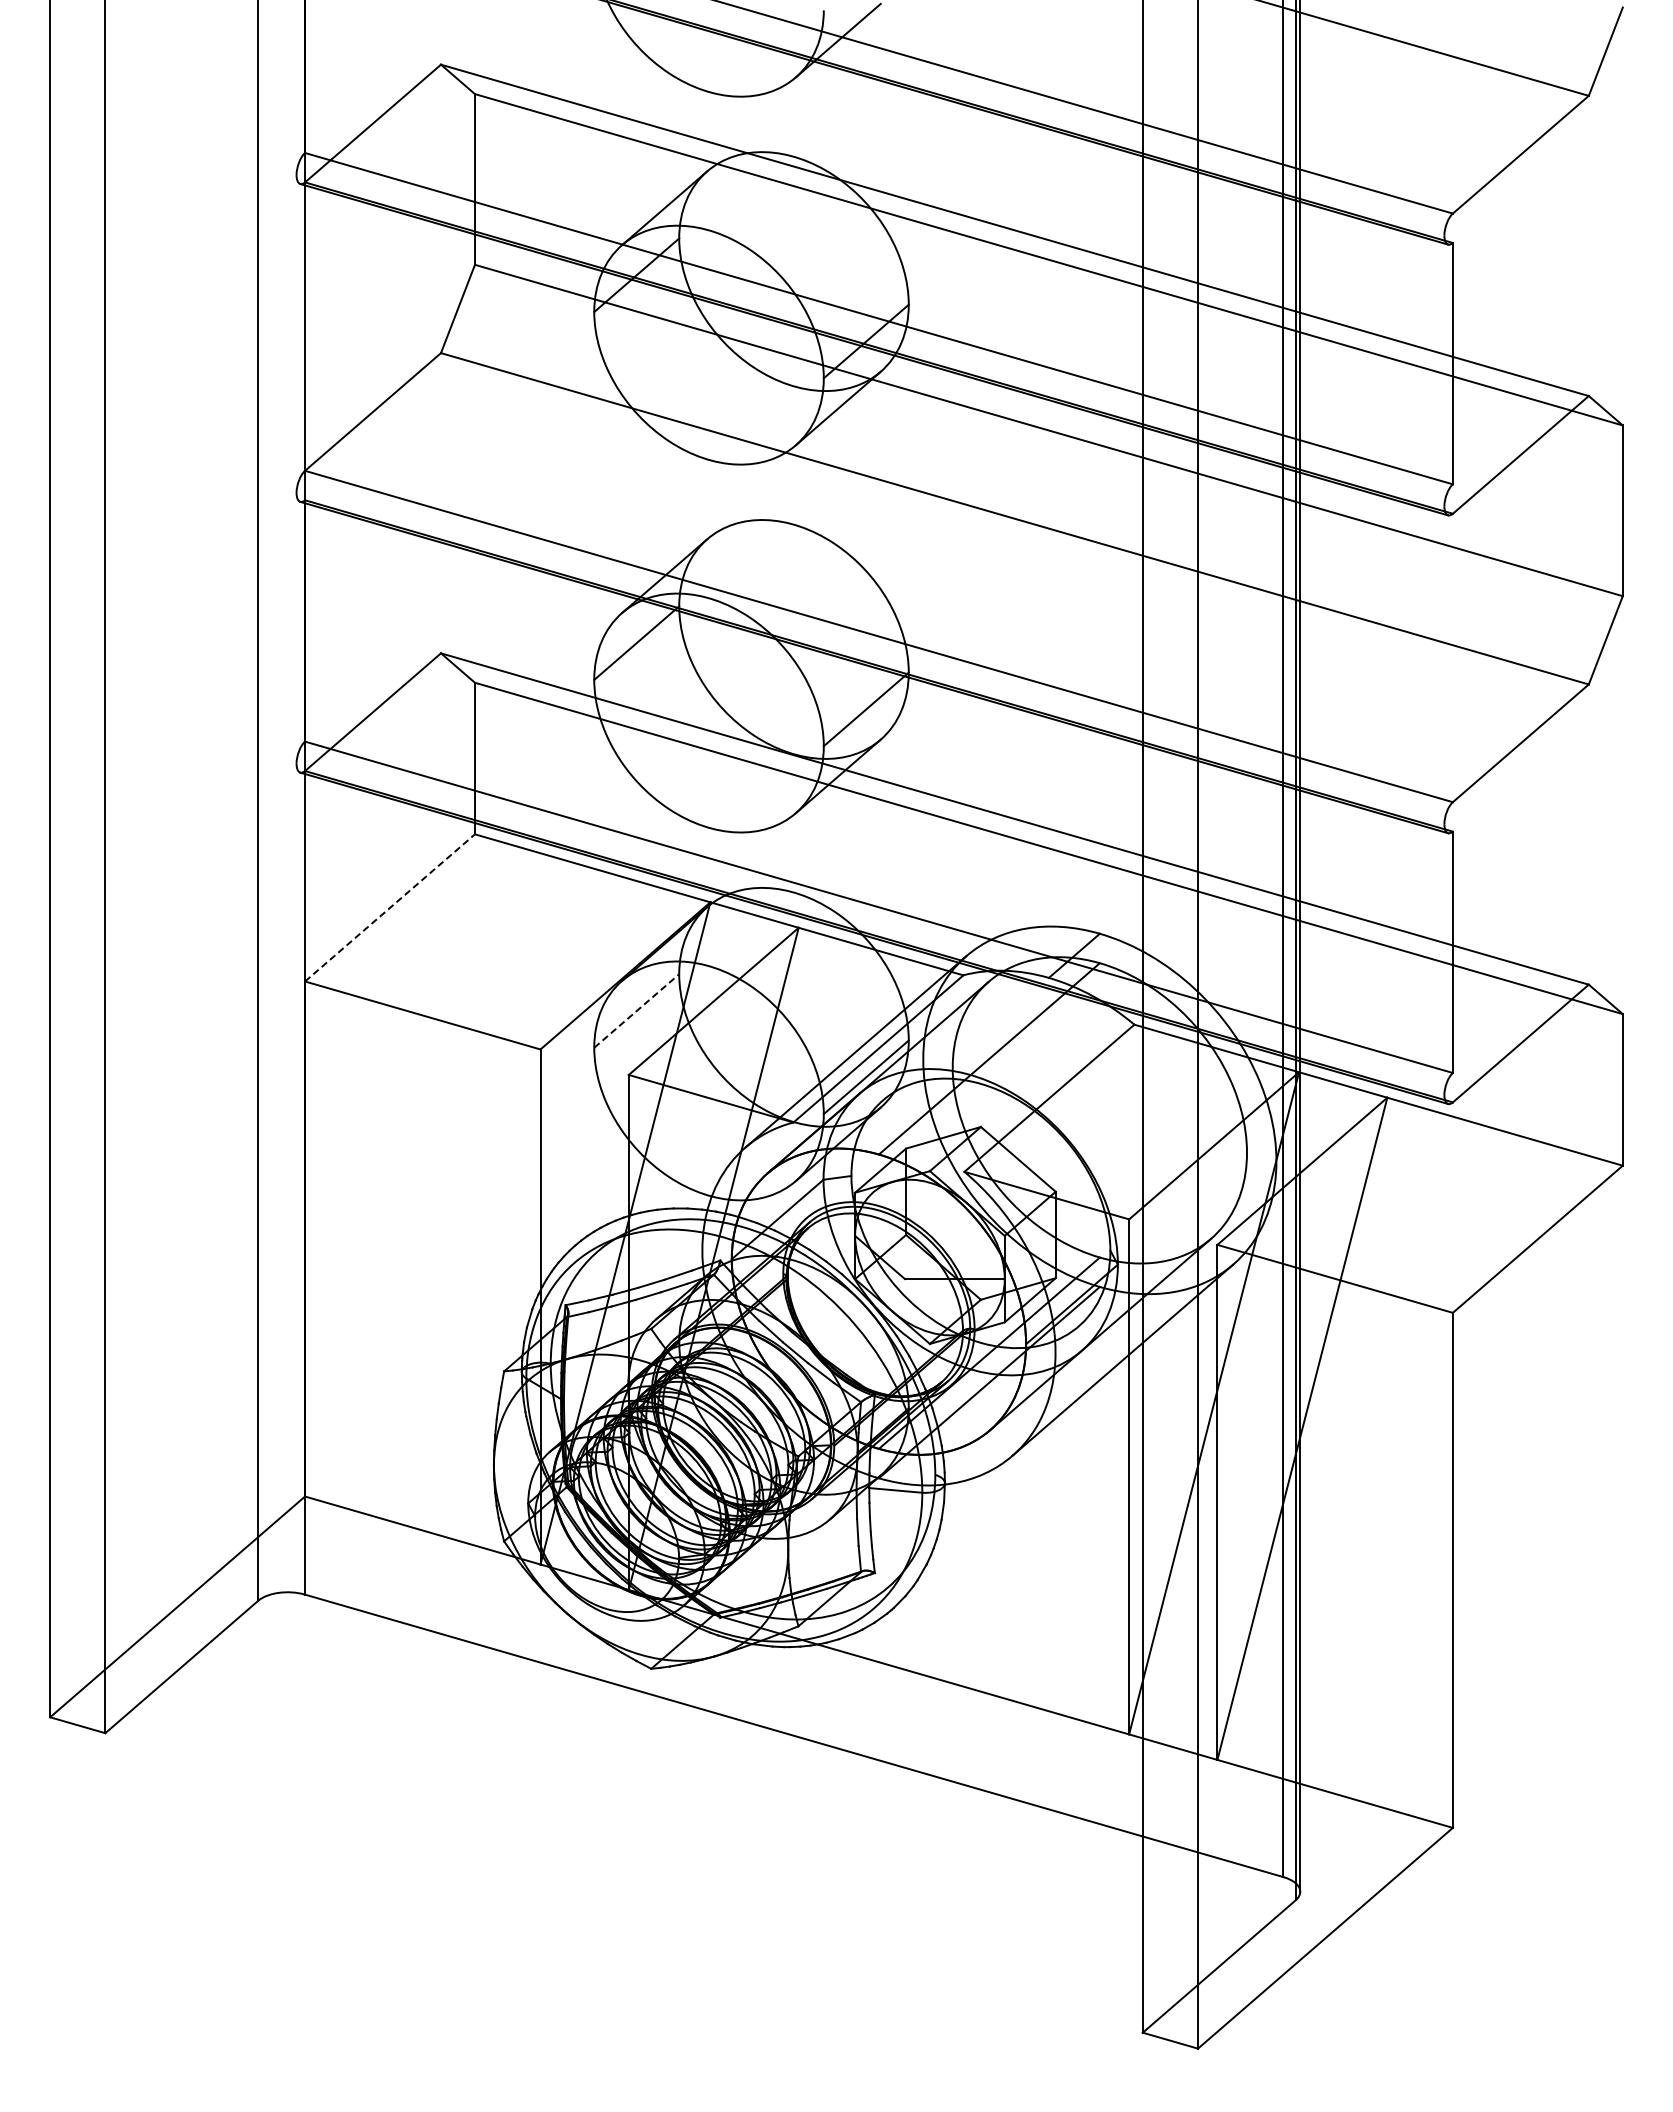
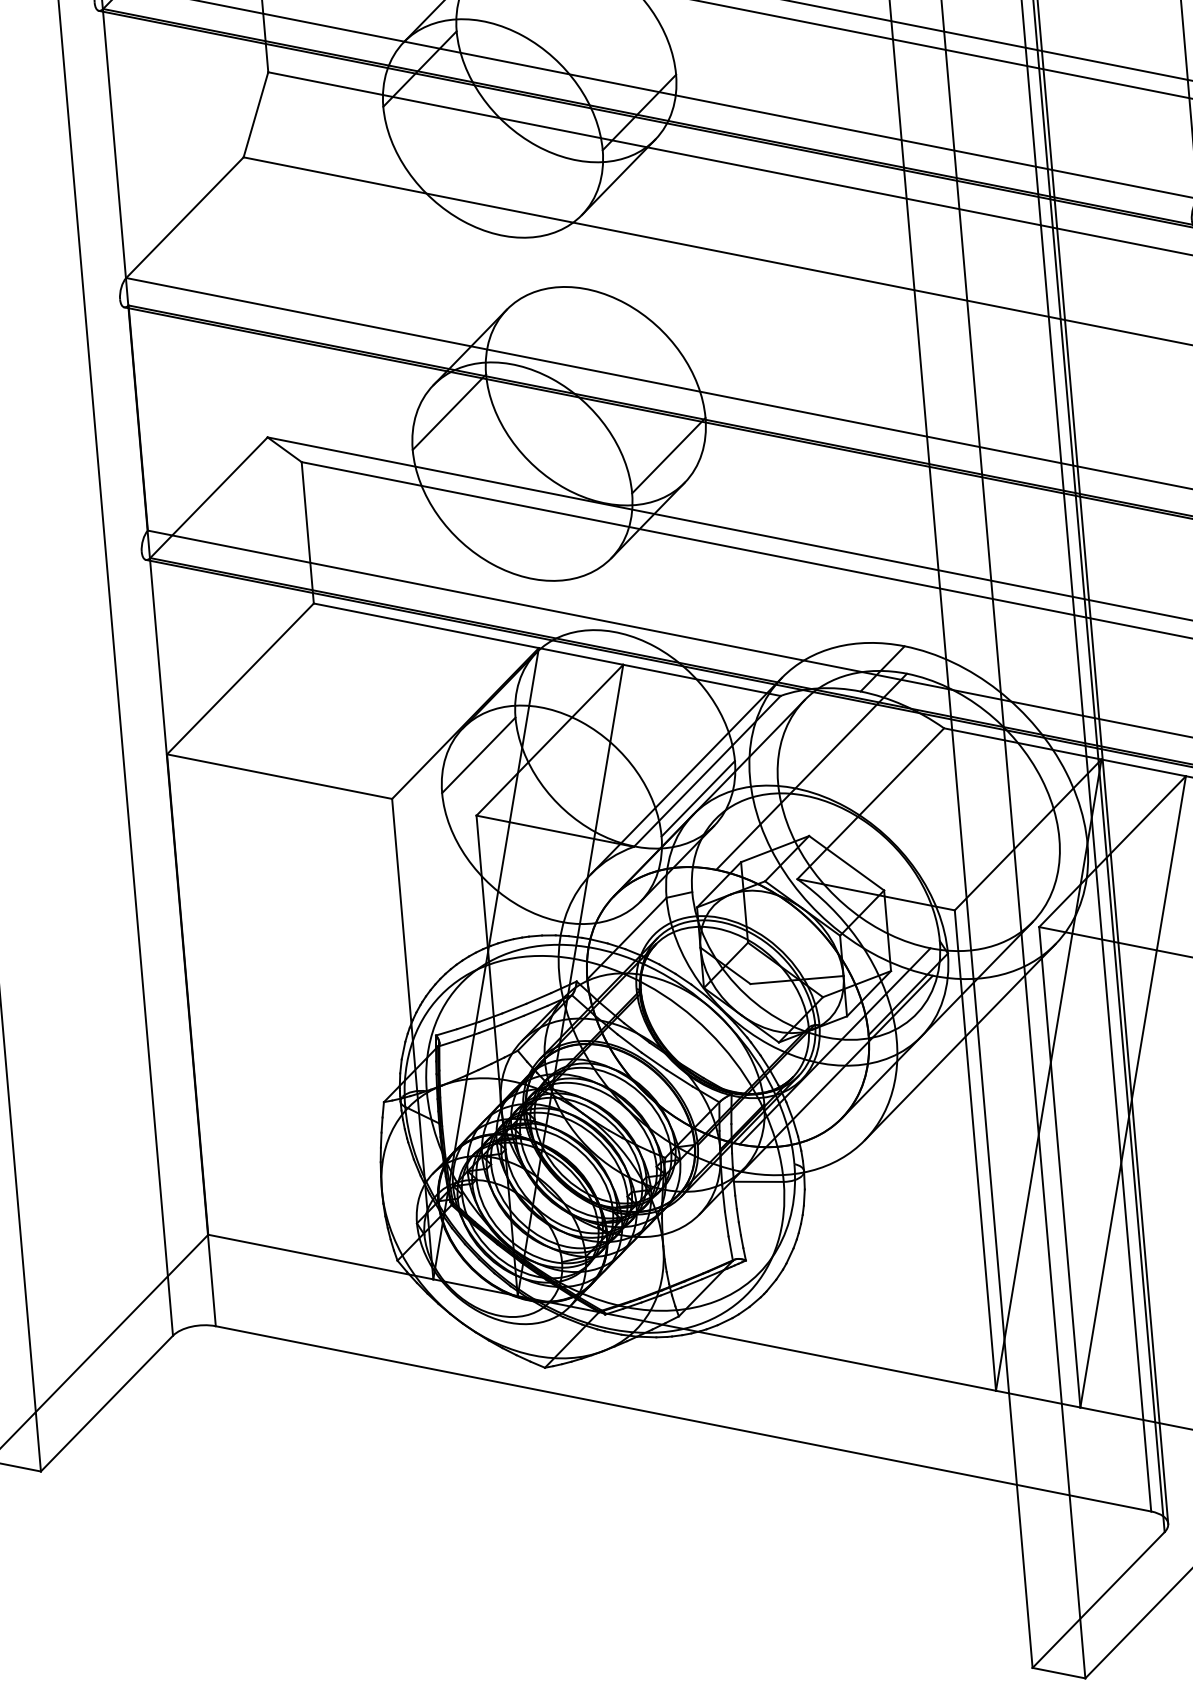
line: (390, 907) -> (240, 678), dashed -> solid
line: (637, 1010) -> (479, 754), dashed -> solid

